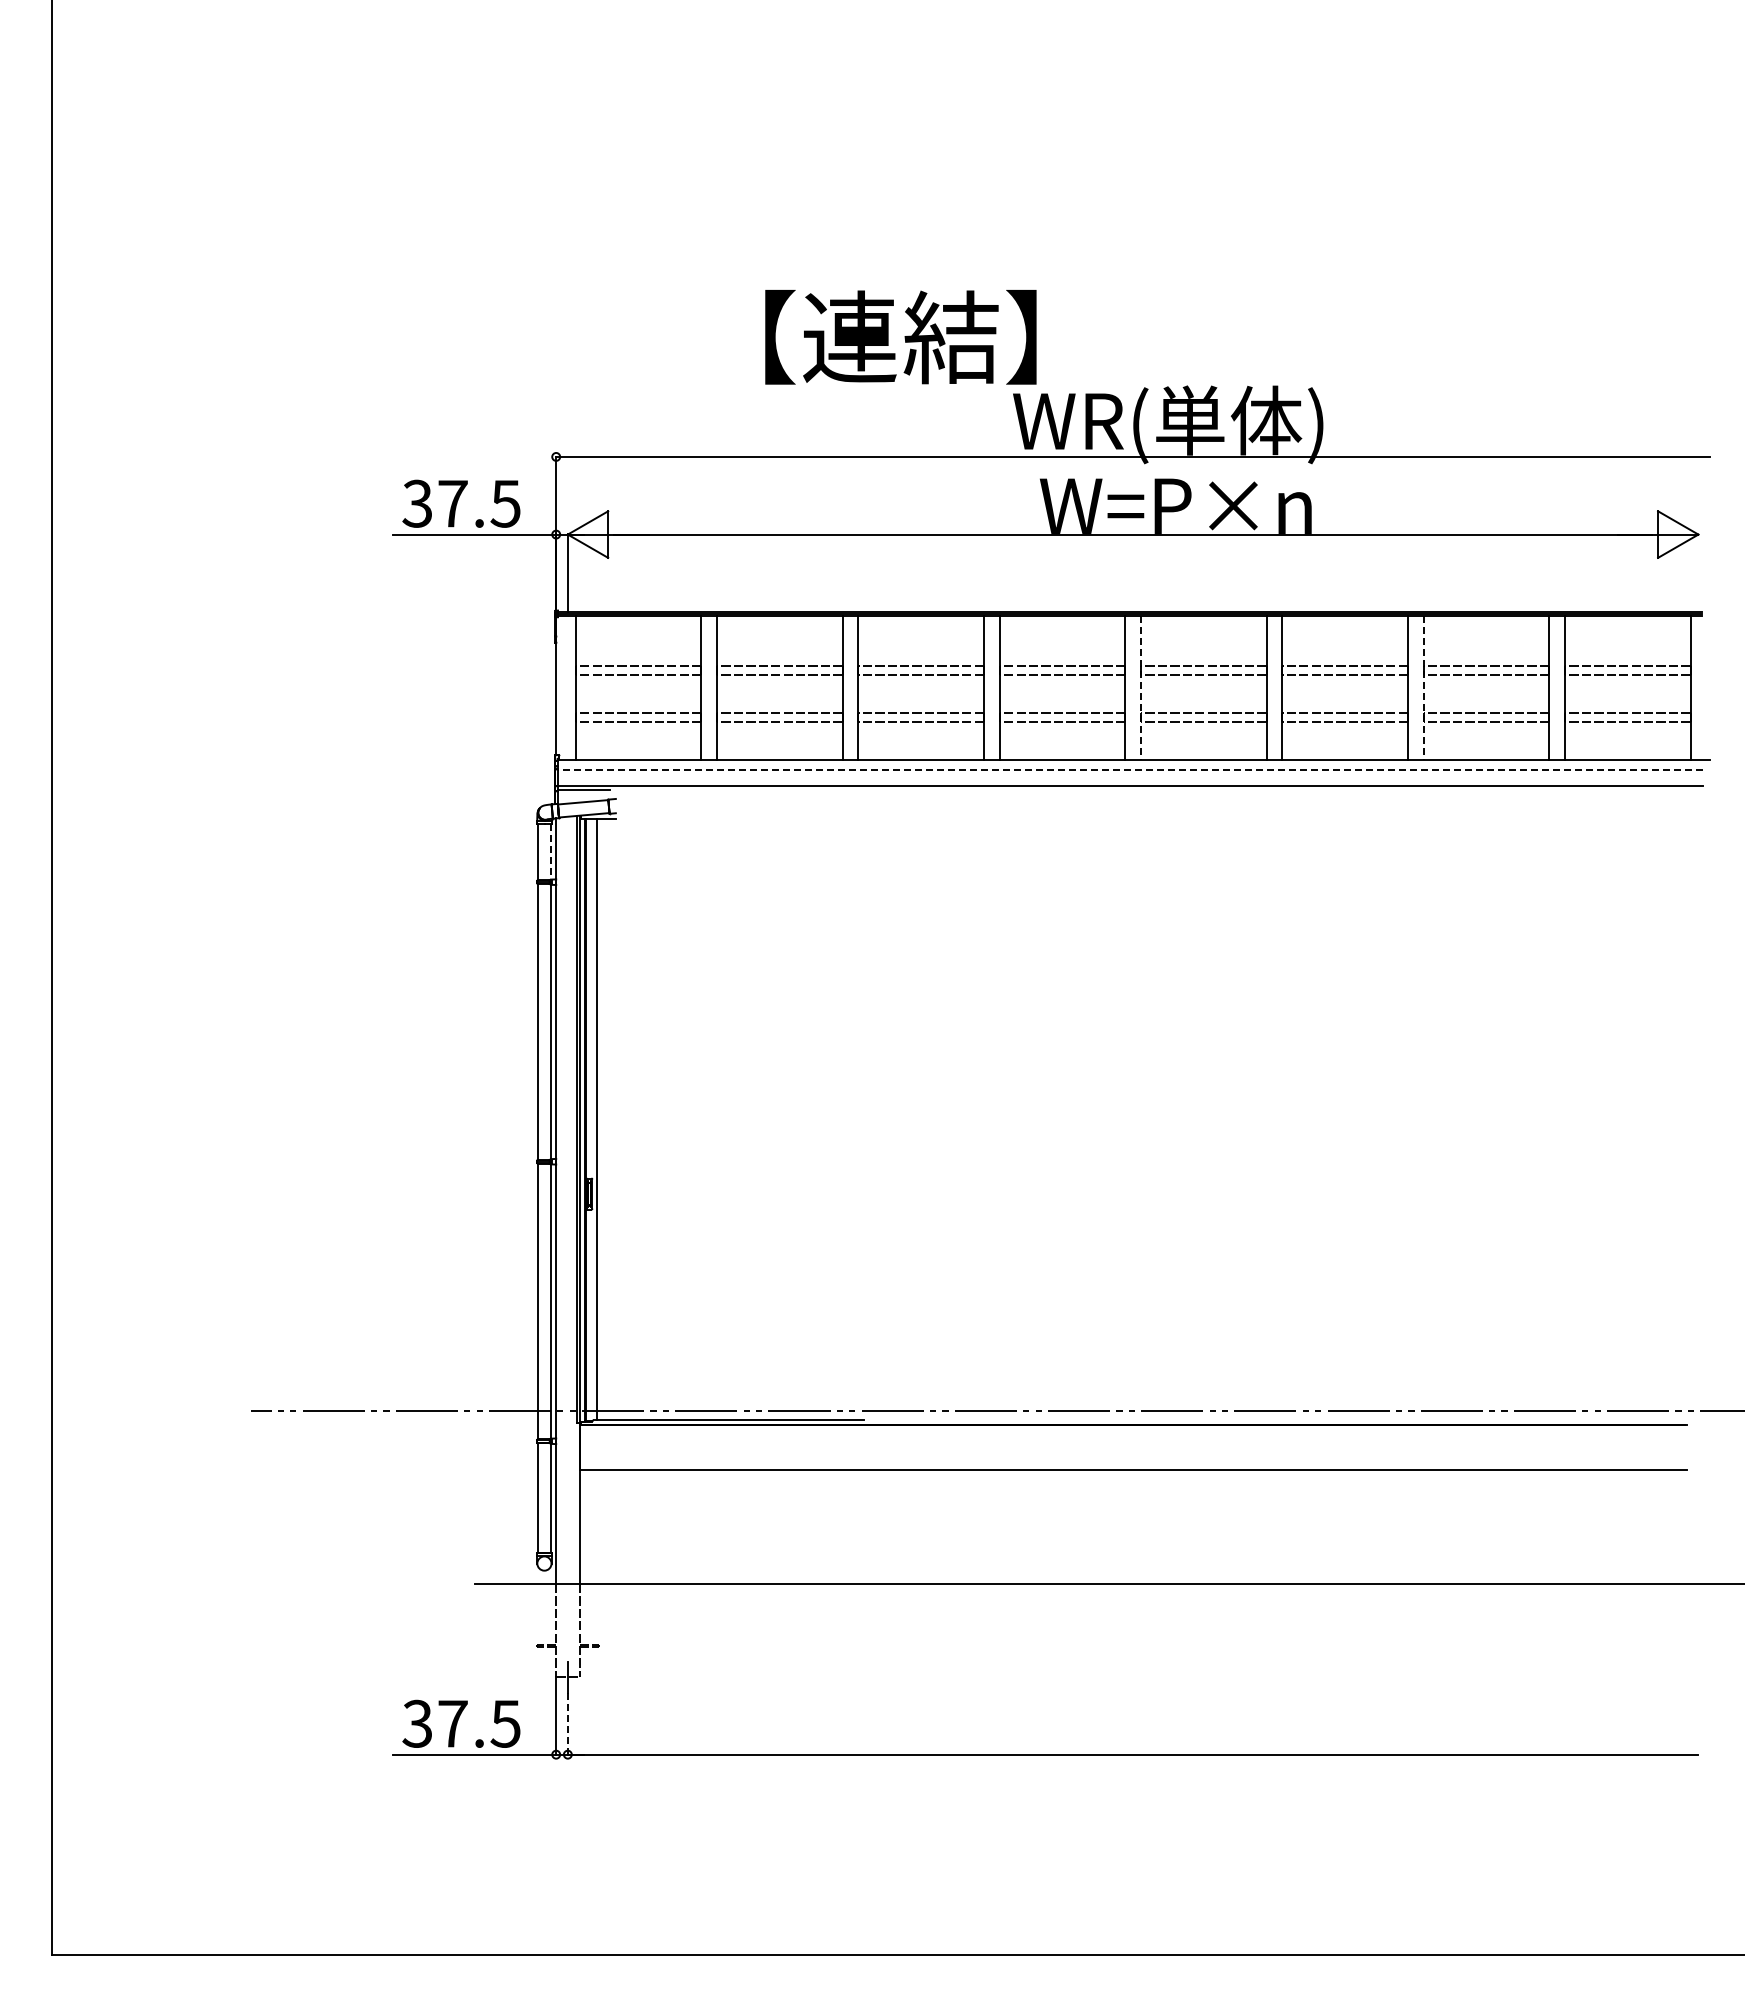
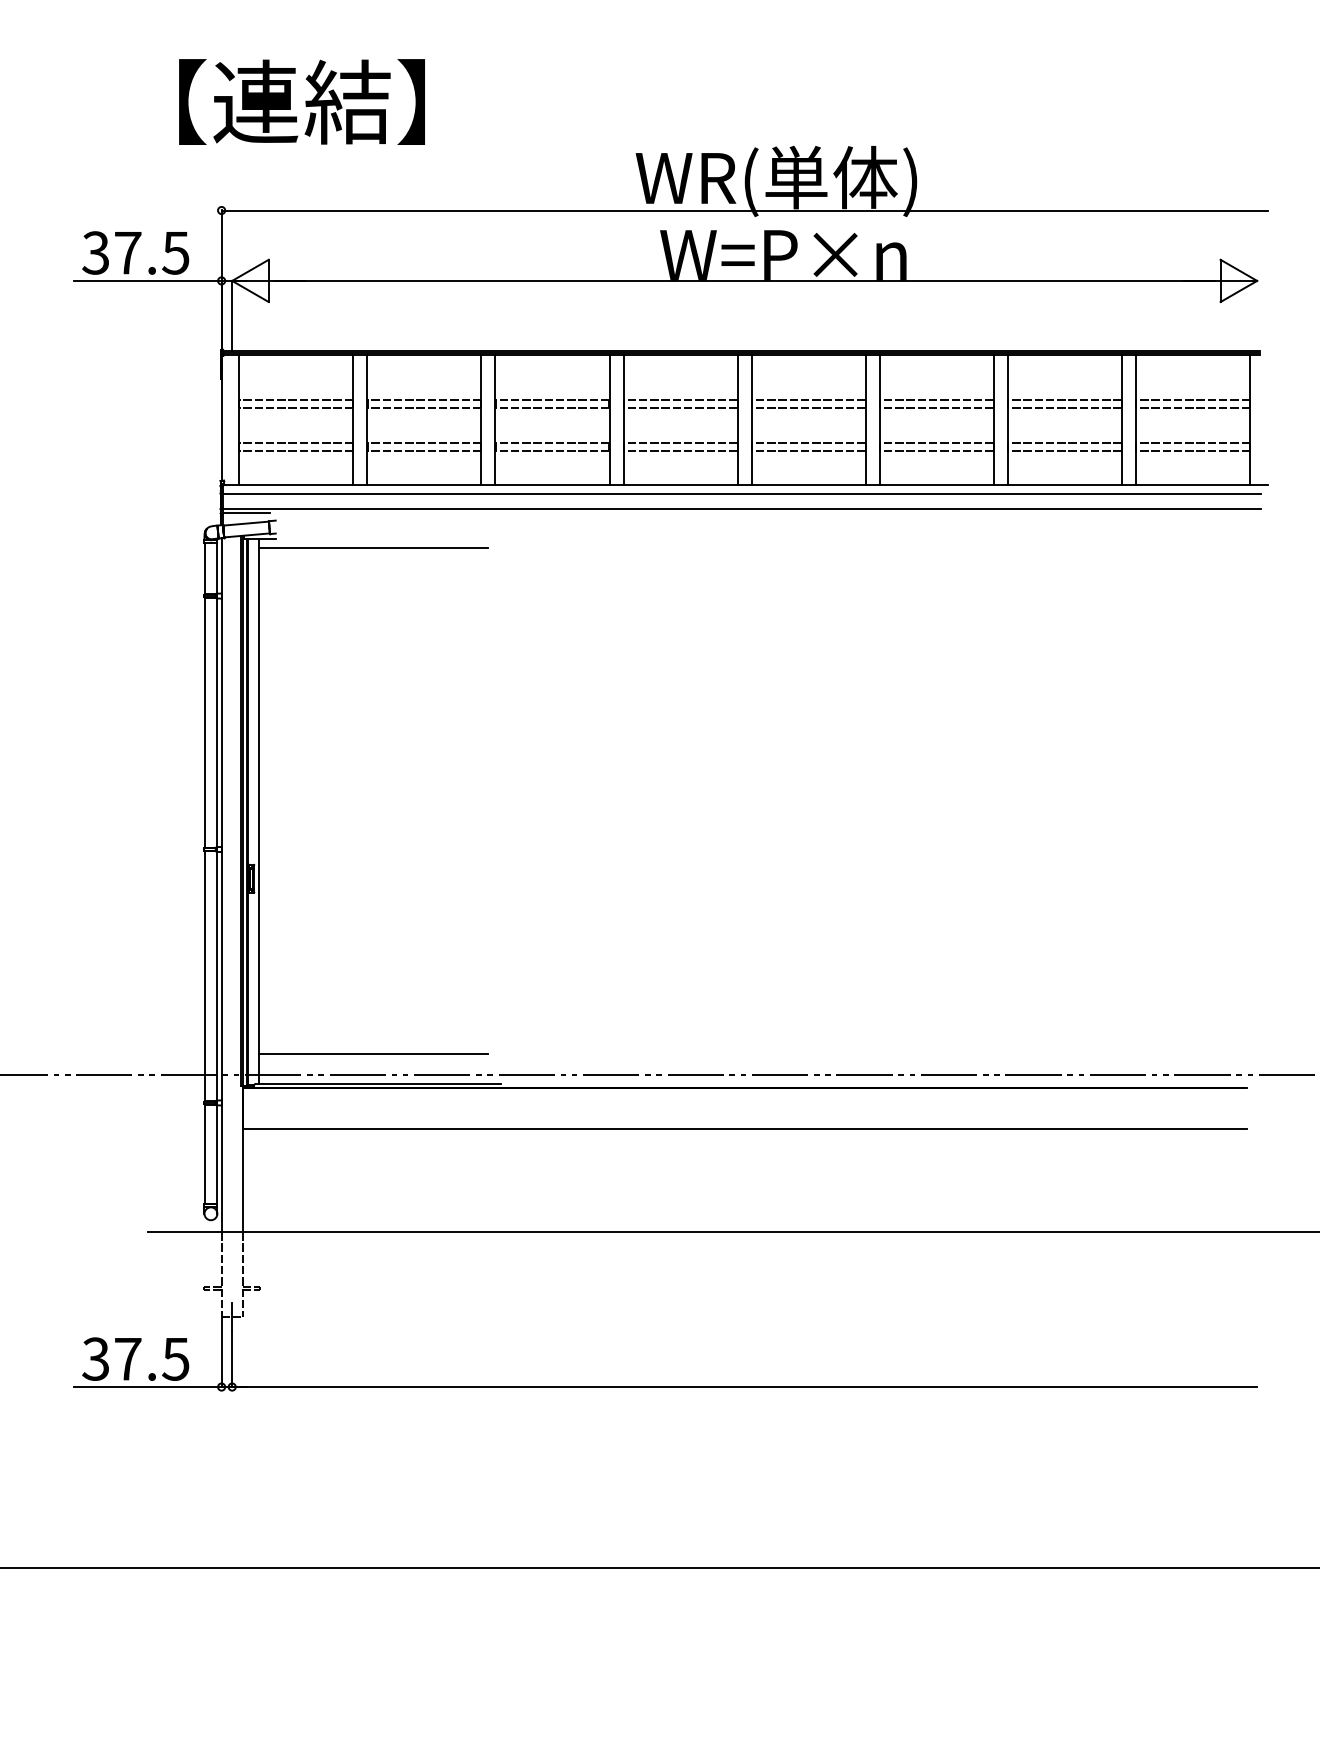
text: (900, 337) -> (301, 102), moved
line: (1140, 687) -> (751, 419), dashed -> solid
line: (1423, 687) -> (1007, 419), dashed -> solid
line: (1130, 770) -> (742, 494), dashed -> solid
line: (723, 829) -> (373, 548), added
line: (550, 852) -> (216, 569), dashed -> solid
line: (723, 1387) -> (373, 1054), added
line: (567, 1724) -> (231, 1359), dashed -> solid

